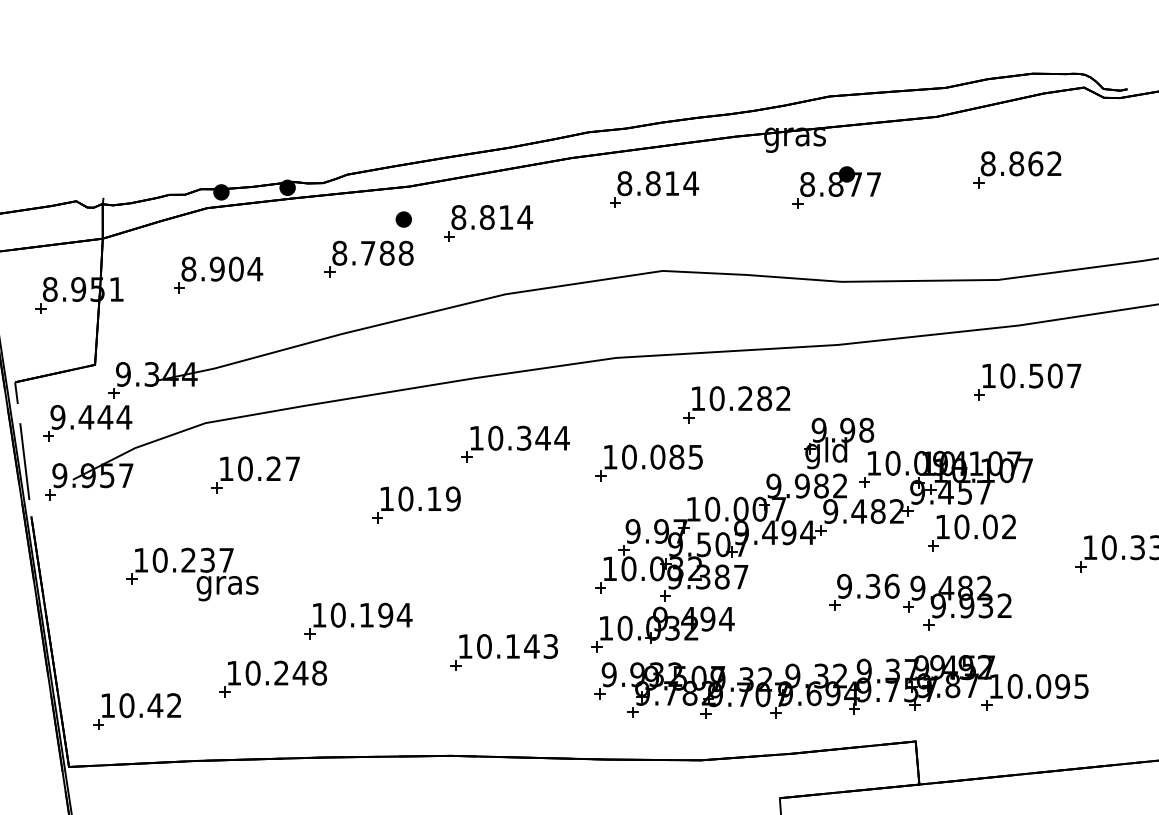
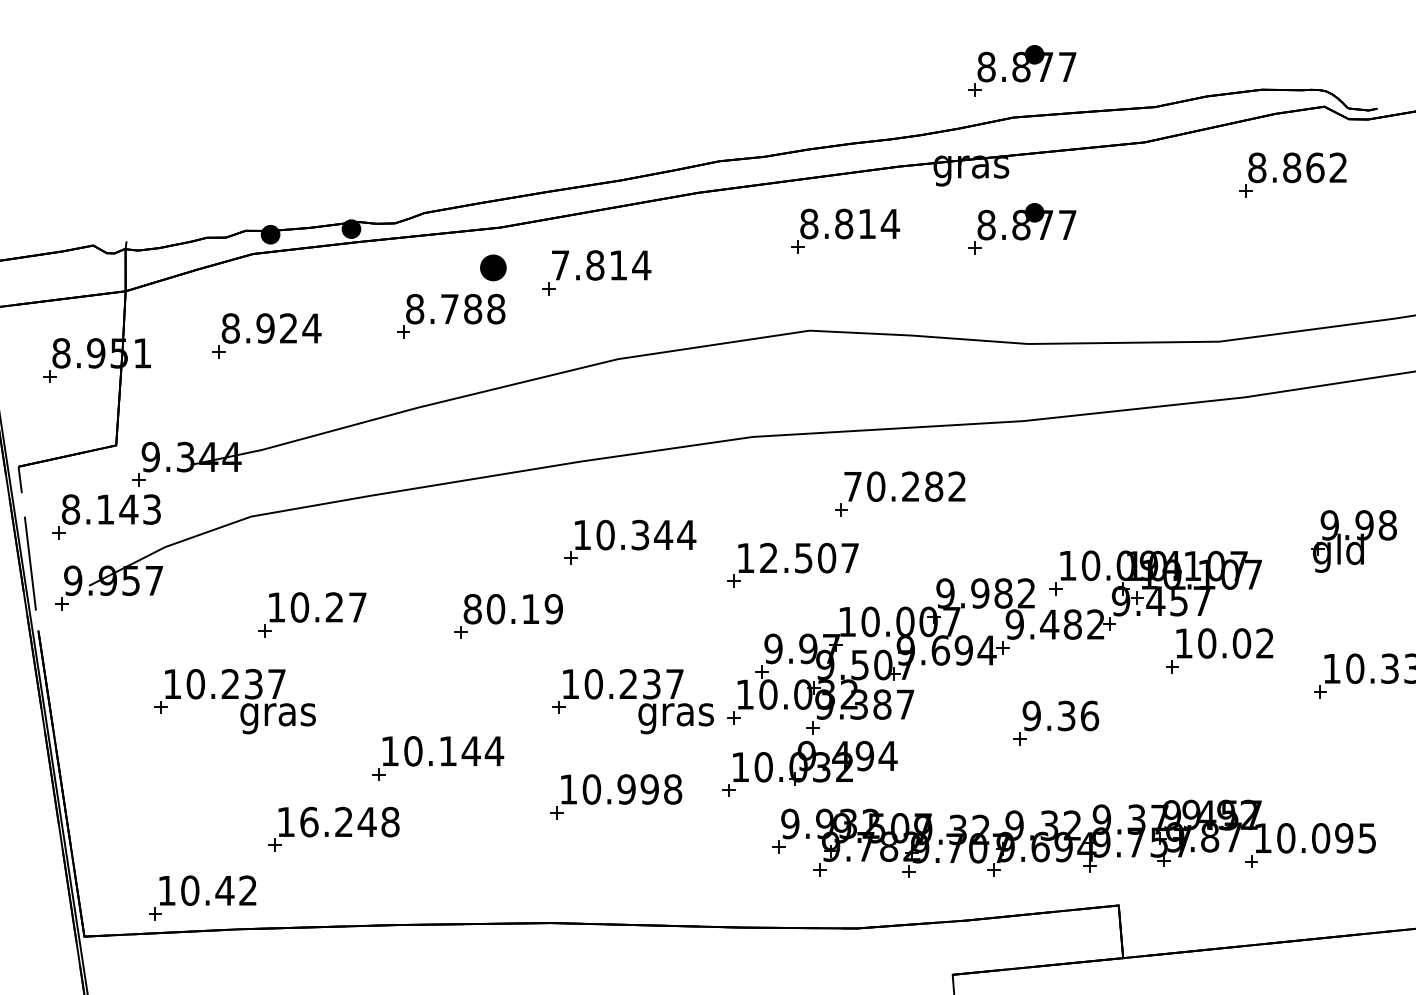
part: (836, 57) -> (1022, 70), added
part: (1017, 169) -> (1292, 174), moved
part: (654, 188) -> (845, 230), moved
text: (458, 217) -> (560, 265), 8.814 -> 7.814
part: (403, 219) -> (493, 267), size x1.4
text: (236, 269) -> (288, 328), 8.904 -> 8.924
part: (1027, 381) -> (1255, 465), removed
text: (697, 398) -> (852, 486), 10.282 -> 70.282
text: (91, 417) -> (111, 509), 9.444 -> 8.143
part: (838, 443) -> (1353, 541), moved
text: (662, 456) -> (809, 557), 10.085 -> 12.507
part: (255, 474) -> (312, 614), moved
text: (386, 499) -> (472, 609), 10.19 -> 80.19
text: (769, 532) -> (940, 650), 9.494 -> 9.694
part: (972, 532) -> (1219, 650), moved
part: (517, 574) -> (632, 701), added
part: (957, 603) -> (1169, 736), removed
text: (385, 615) -> (470, 751), 10.194 -> 10.144
text: (531, 646) -> (649, 789), 10.143 -> 10.998
text: (253, 672) -> (309, 821), 10.248 -> 16.248
part: (841, 686) -> (1073, 838), moved
part: (137, 711) -> (202, 897), moved

